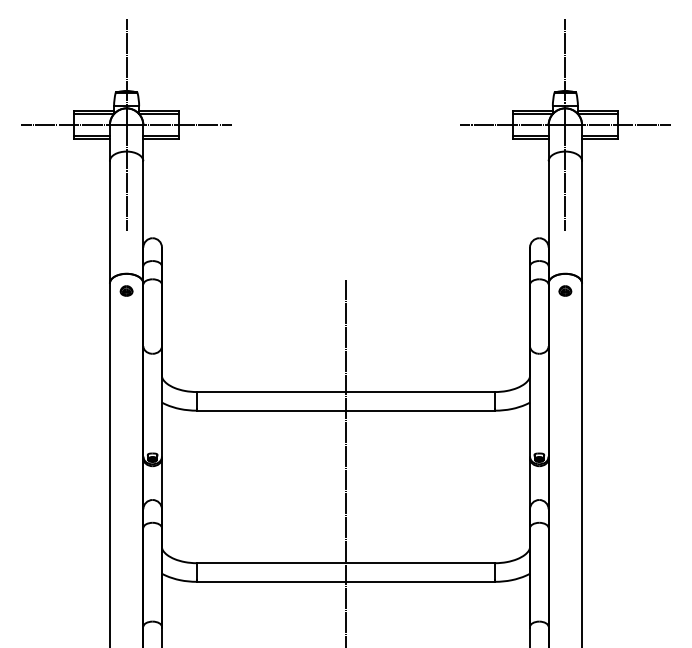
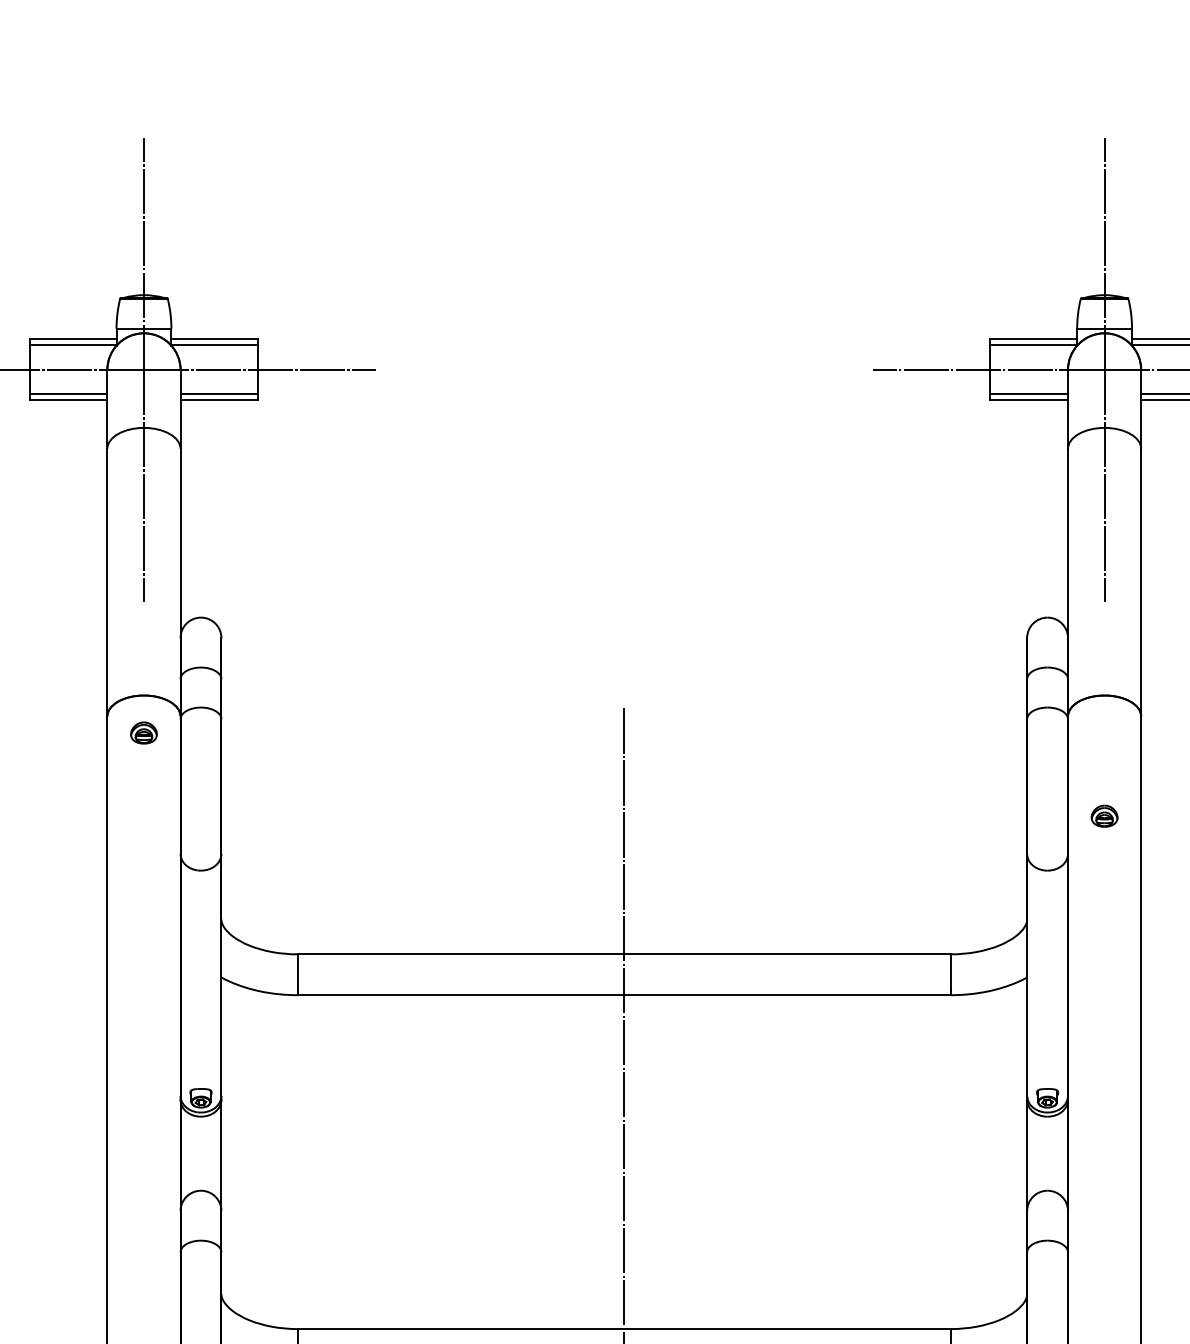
part: (565, 290) -> (1104, 815), moved

